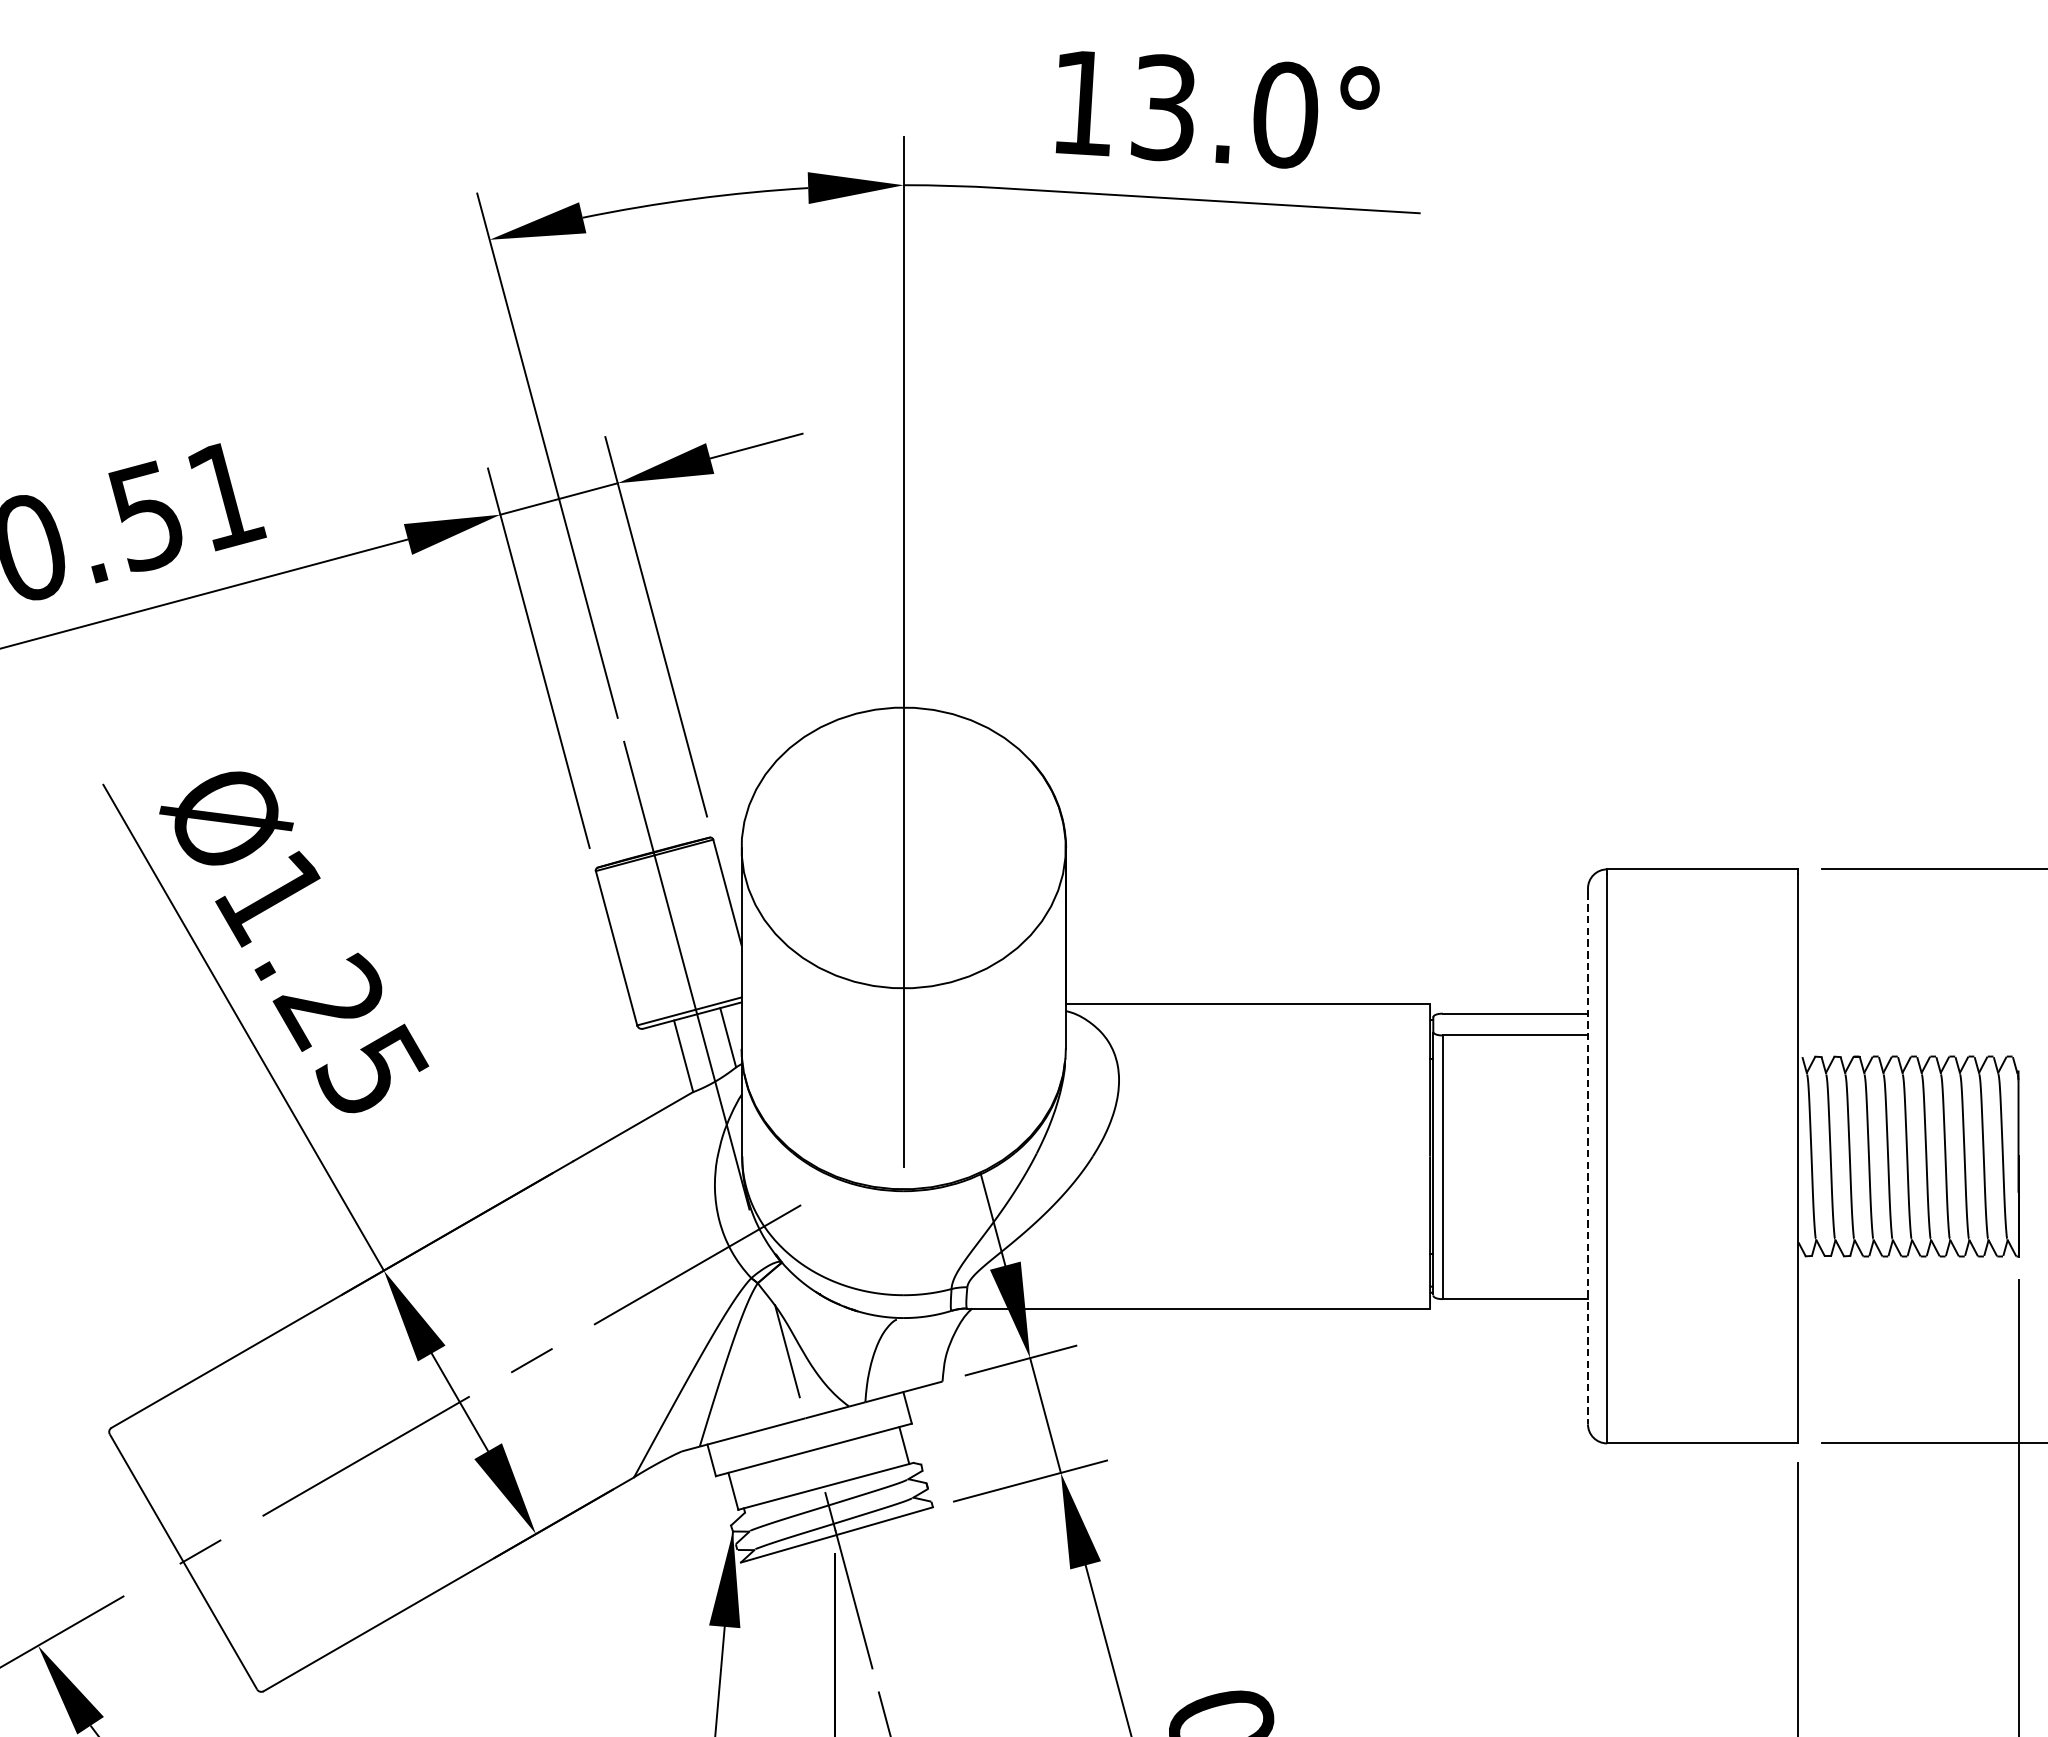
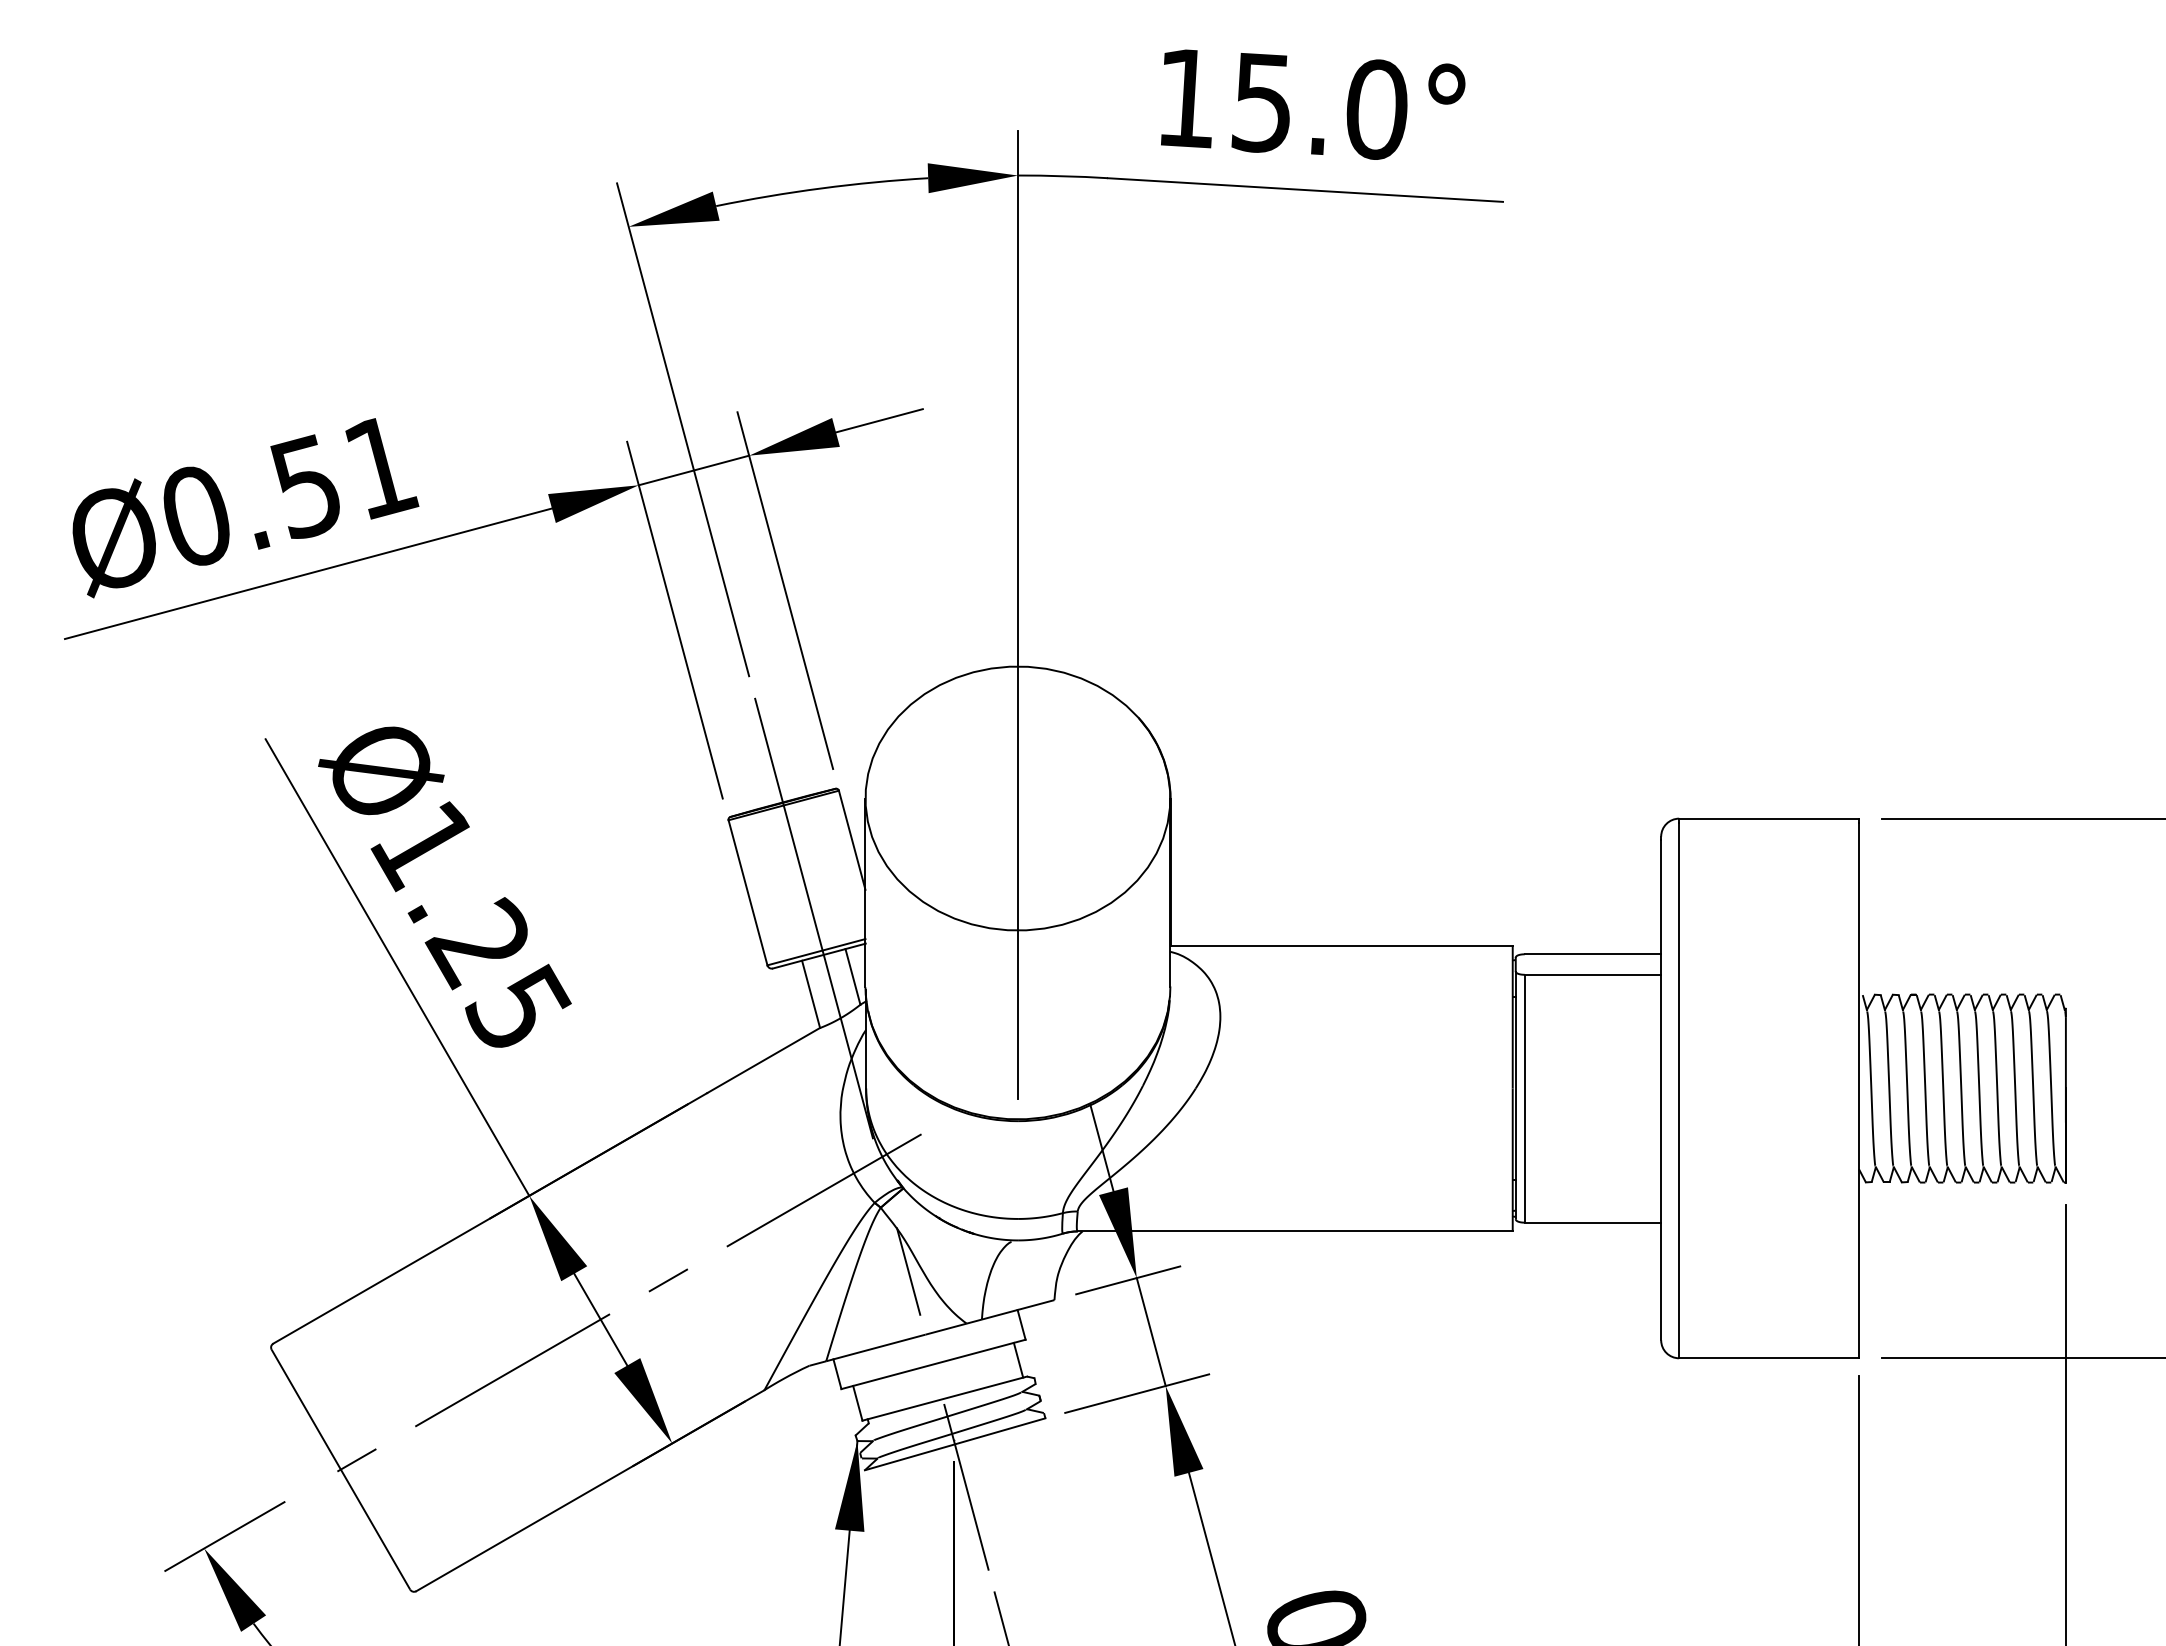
text: (1162, 107) -> (1261, 102), 13.0° -> 15.0°
line: (1588, 1158) -> (1661, 1090), dashed -> solid

